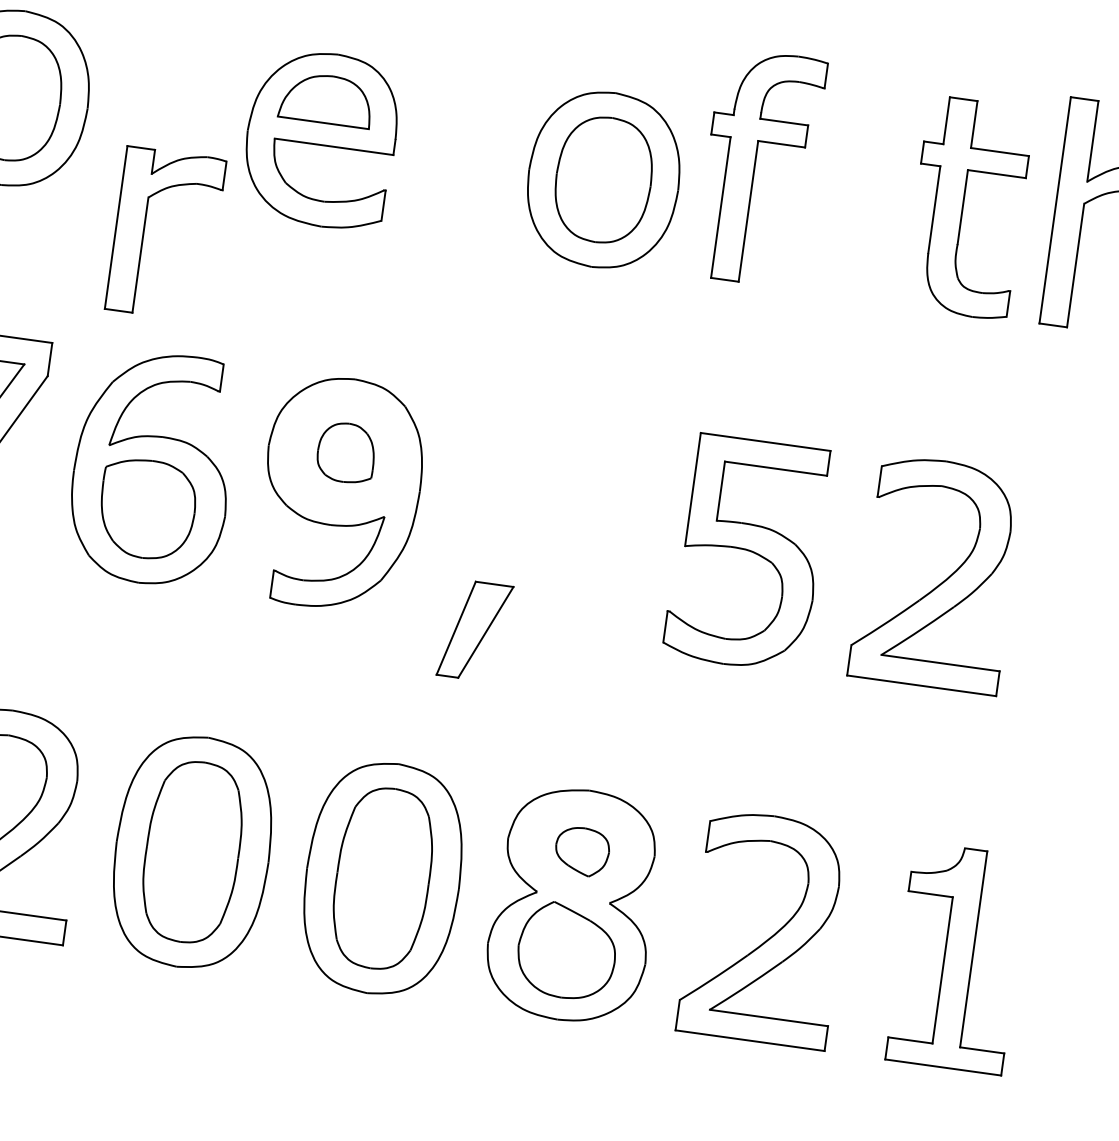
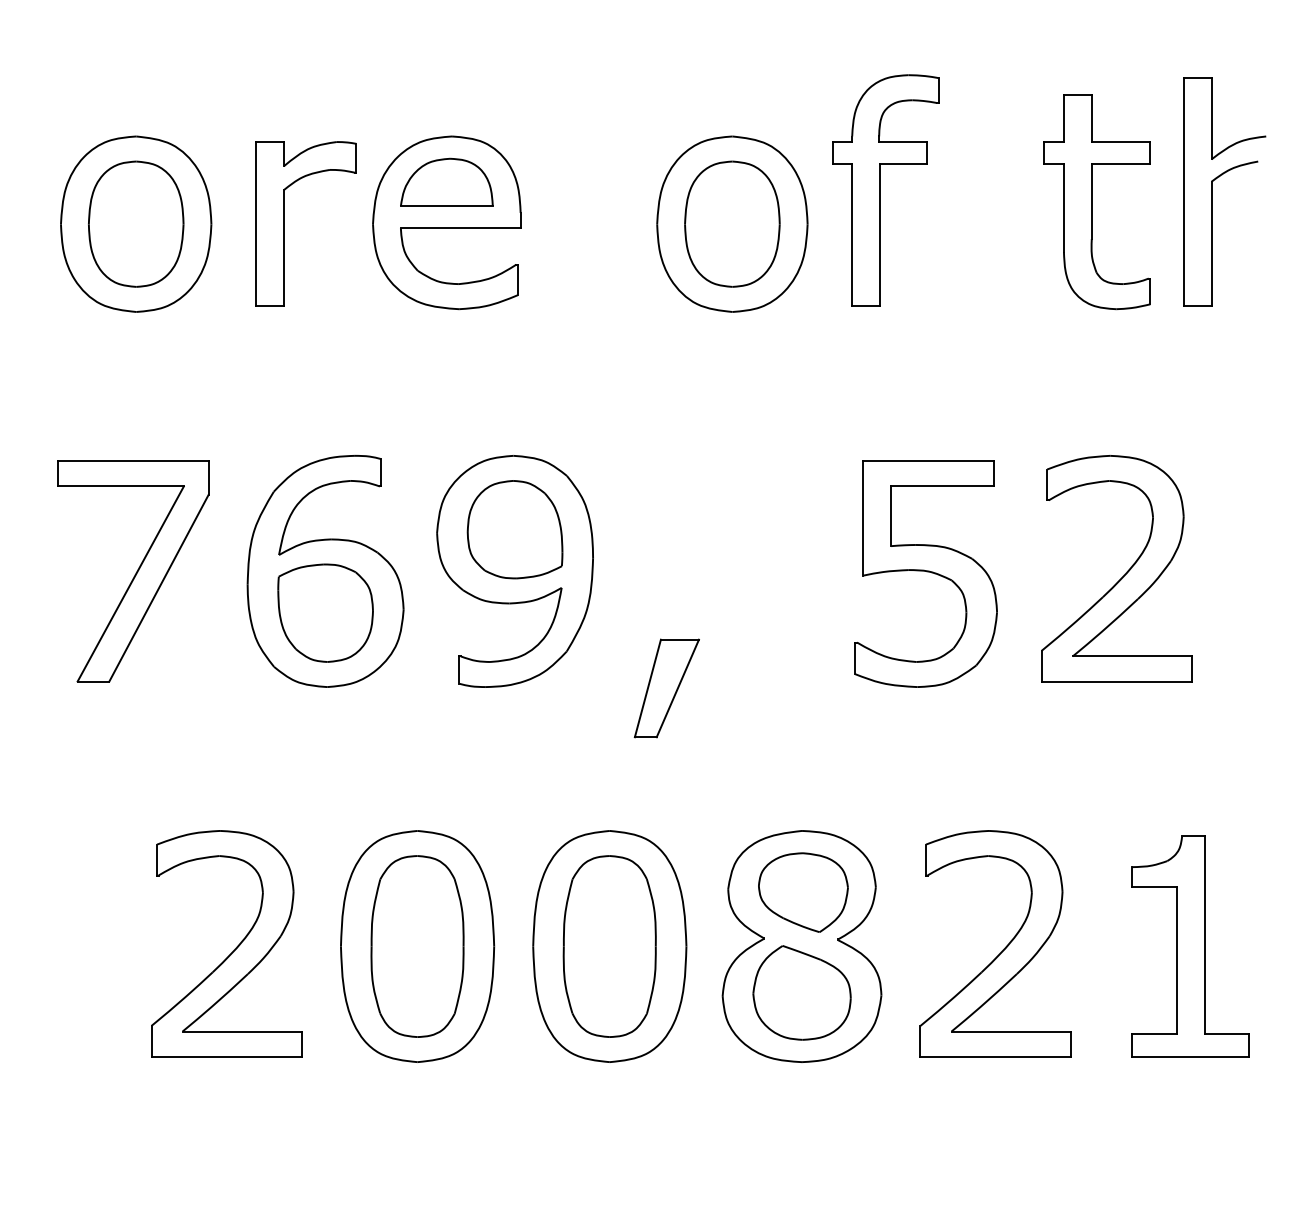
part: (144, 230) -> (284, 223), moved
part: (345, 452) -> (514, 529), size x1.67
part: (582, 851) -> (803, 892), size x1.67

